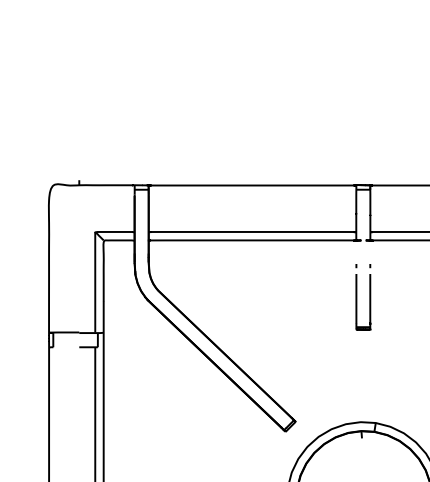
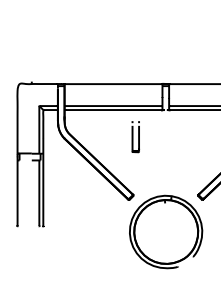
part: (362, 298) -> (135, 137), moved

